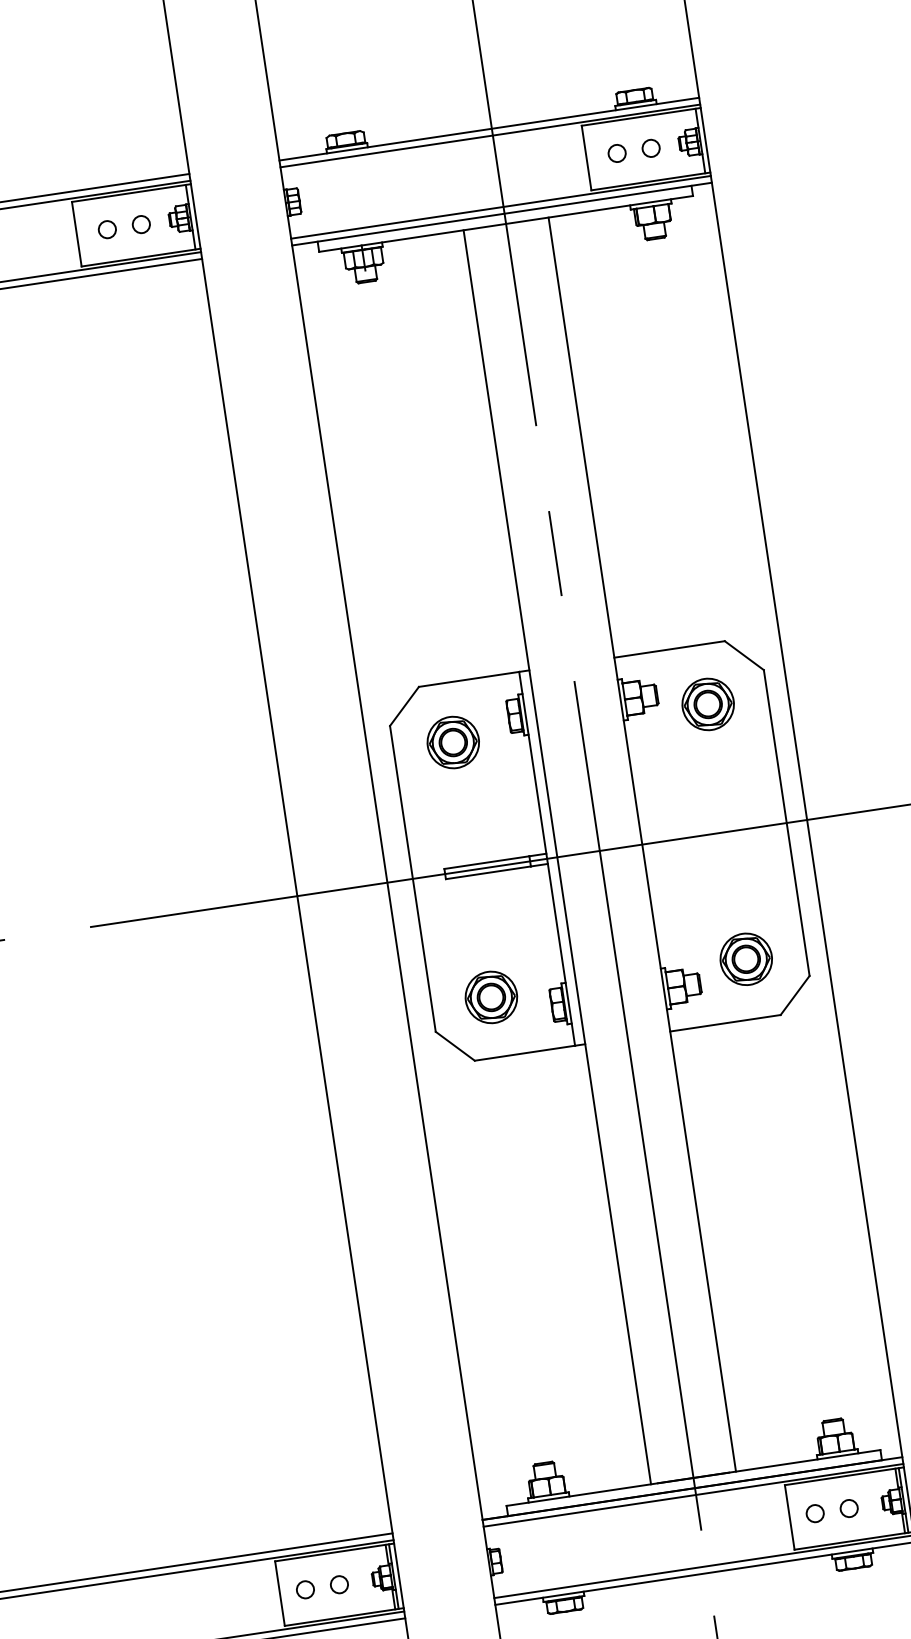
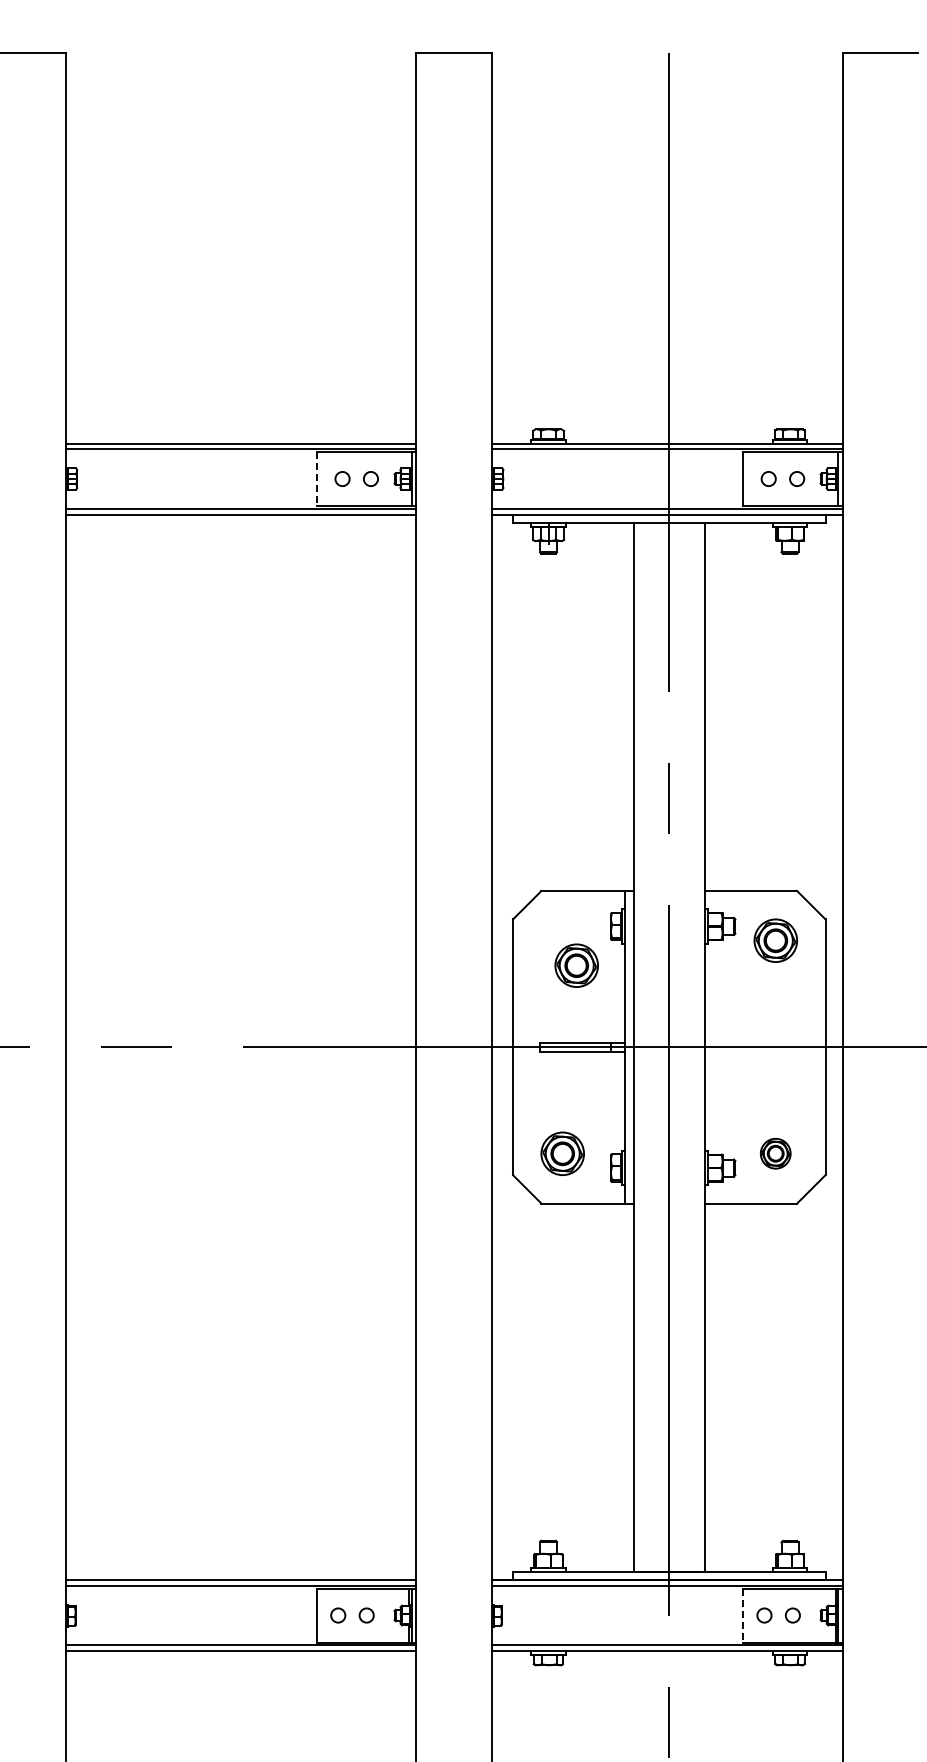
line: (76, 234) -> (316, 479), solid -> dashed
part: (452, 742) -> (576, 965), moved
part: (745, 959) -> (775, 1153), size x0.7
line: (790, 1517) -> (743, 1615), solid -> dashed

